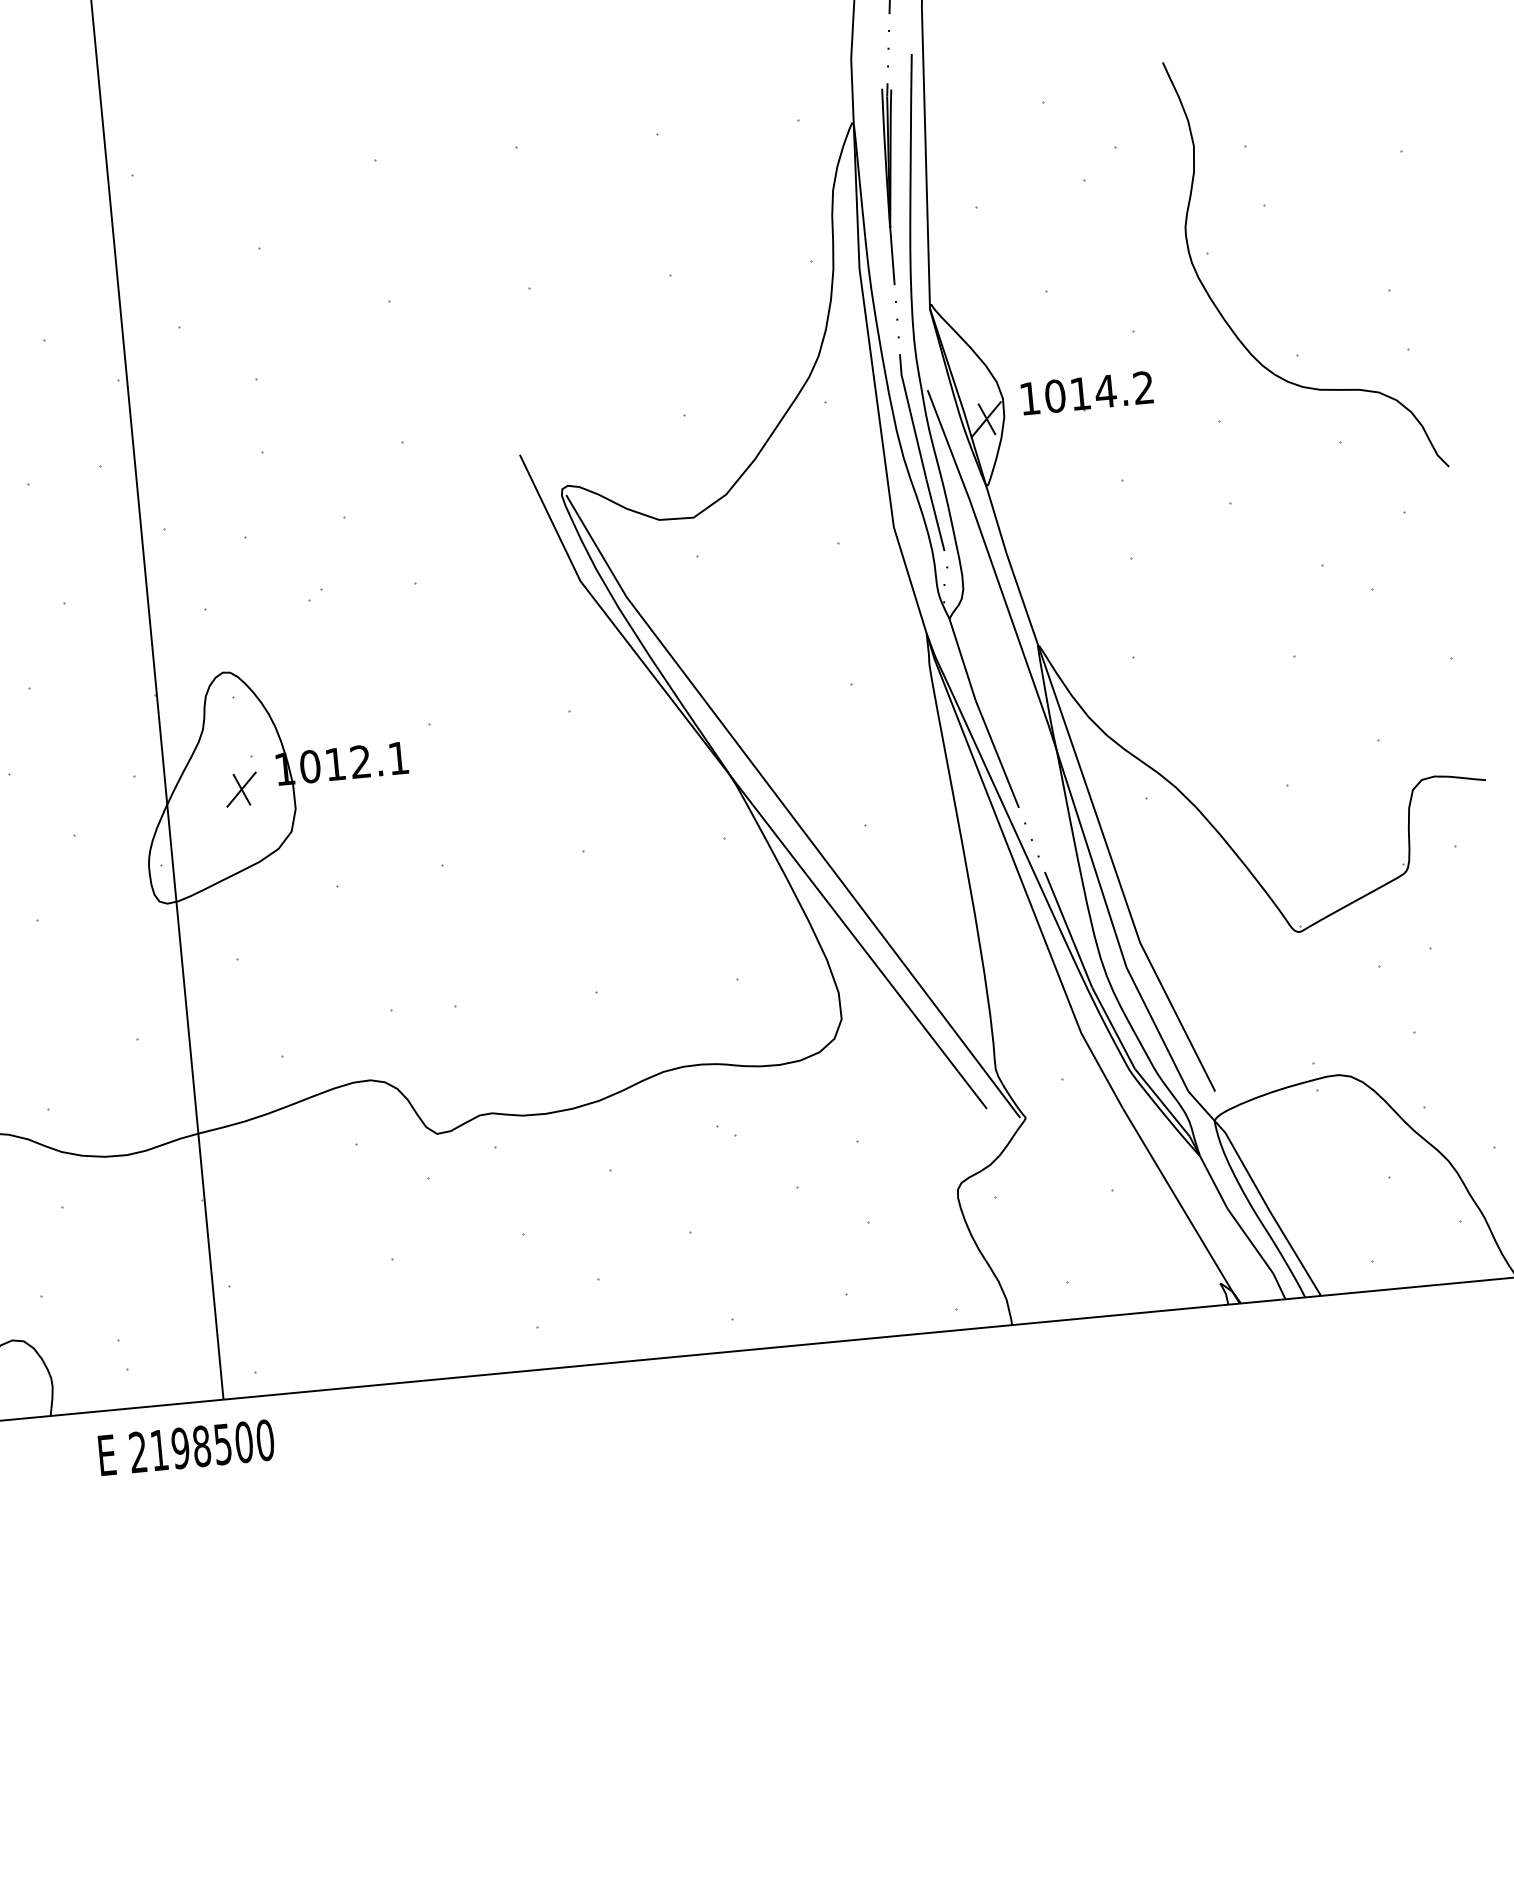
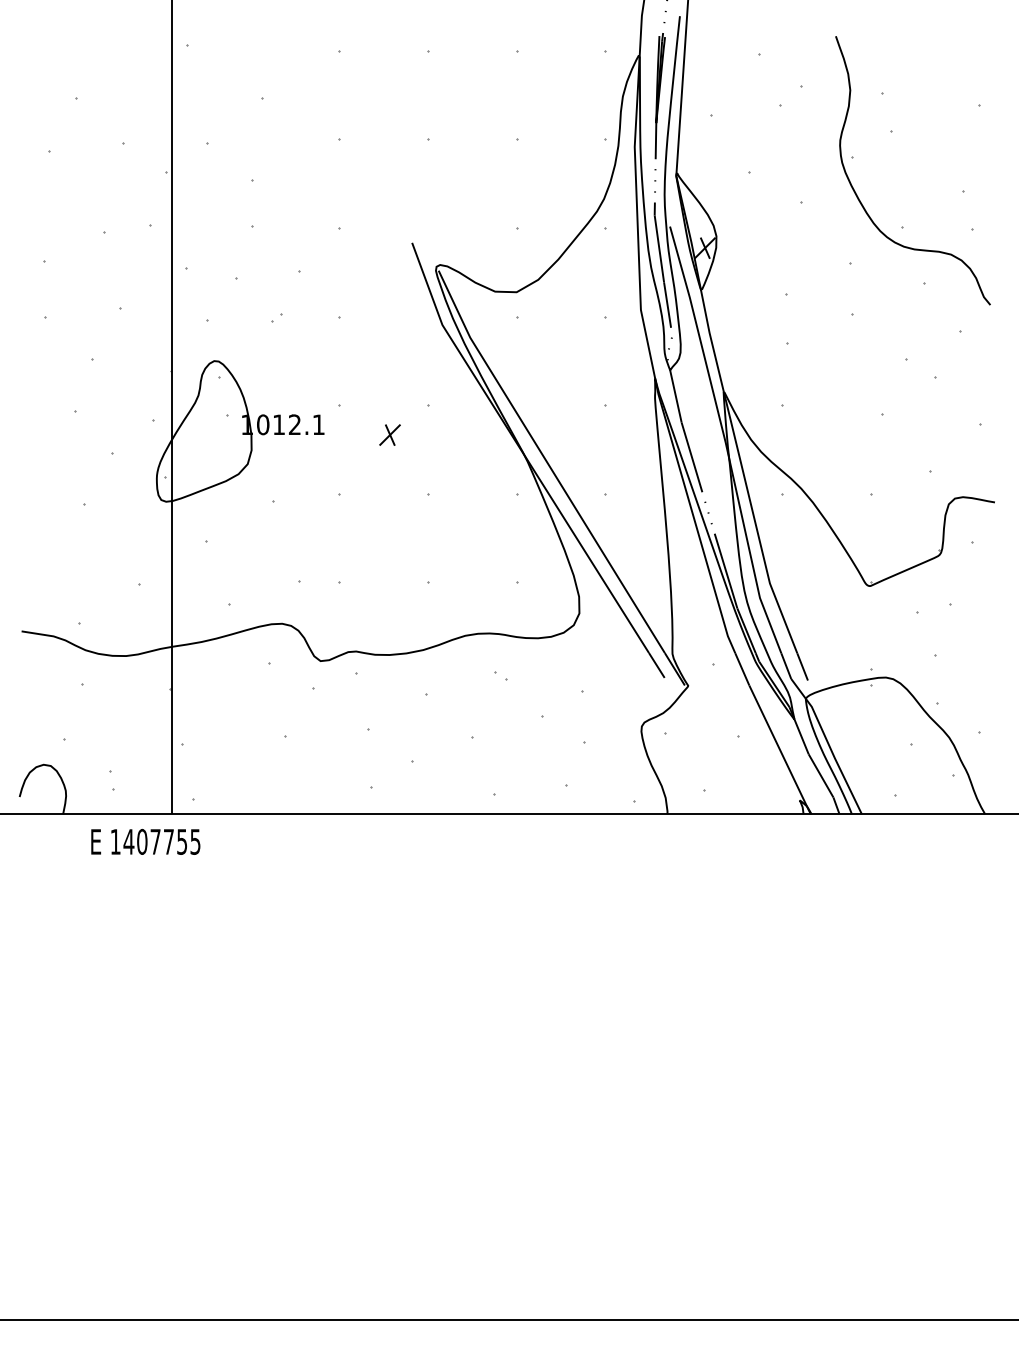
part: (1087, 394) -> (769, 238), removed
part: (240, 788) -> (389, 434), moved
text: (201, 1445) -> (155, 841), 2198500 -> 1407755

